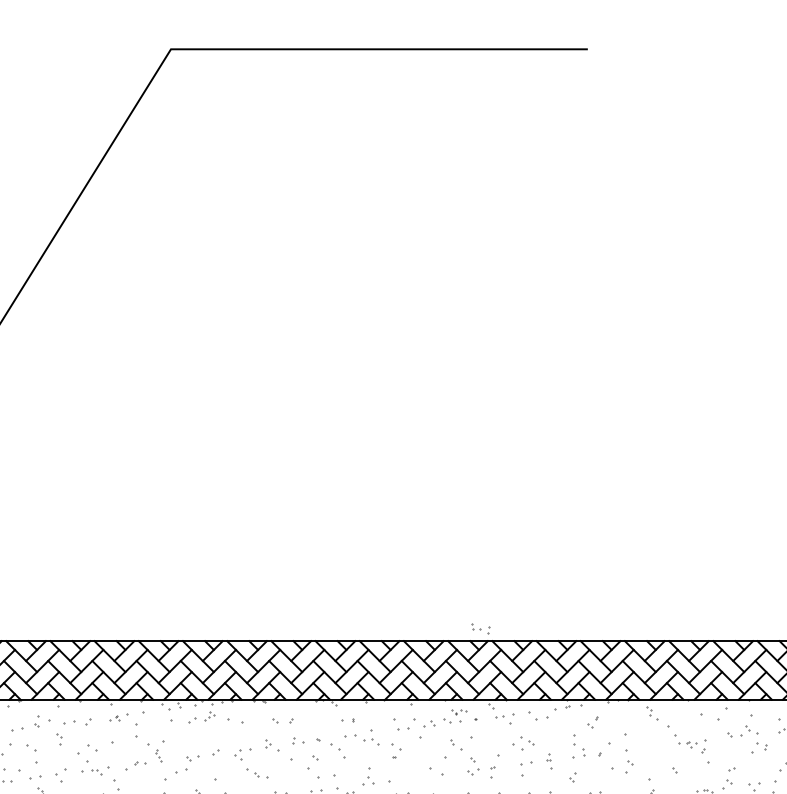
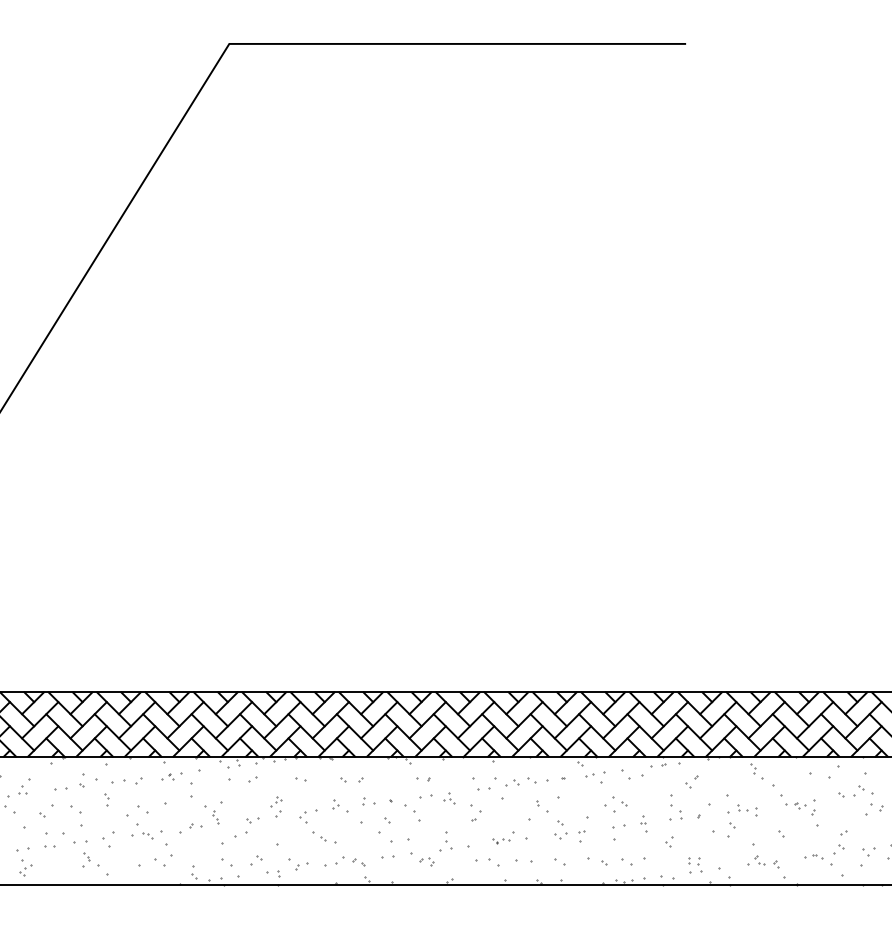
part: (480, 629) -> (747, 810), moved
part: (459, 712) -> (501, 841), moved
part: (209, 716) -> (276, 801), moved
part: (235, 720) -> (300, 779), size x0.62
part: (371, 737) -> (449, 798), size x0.62

